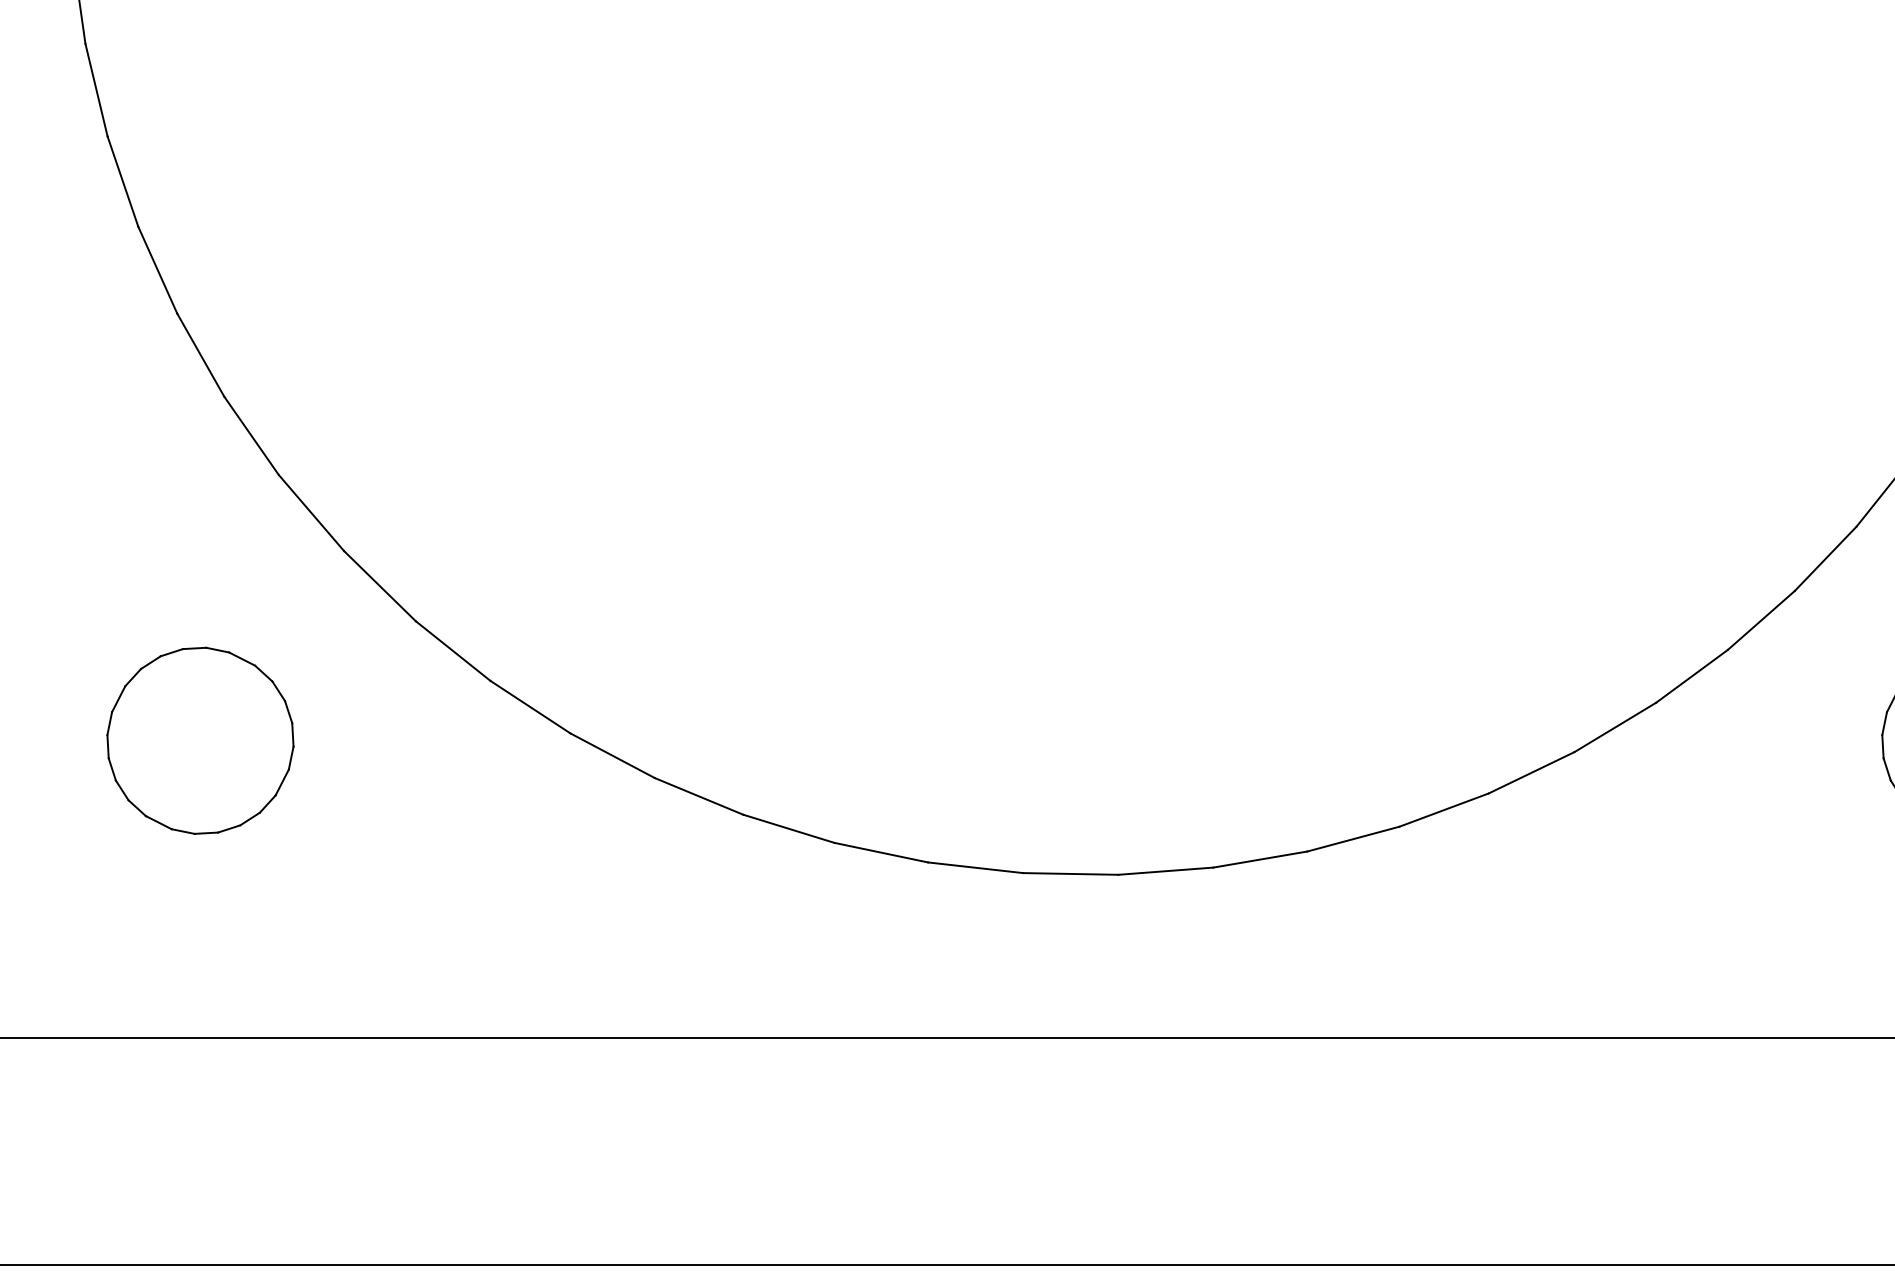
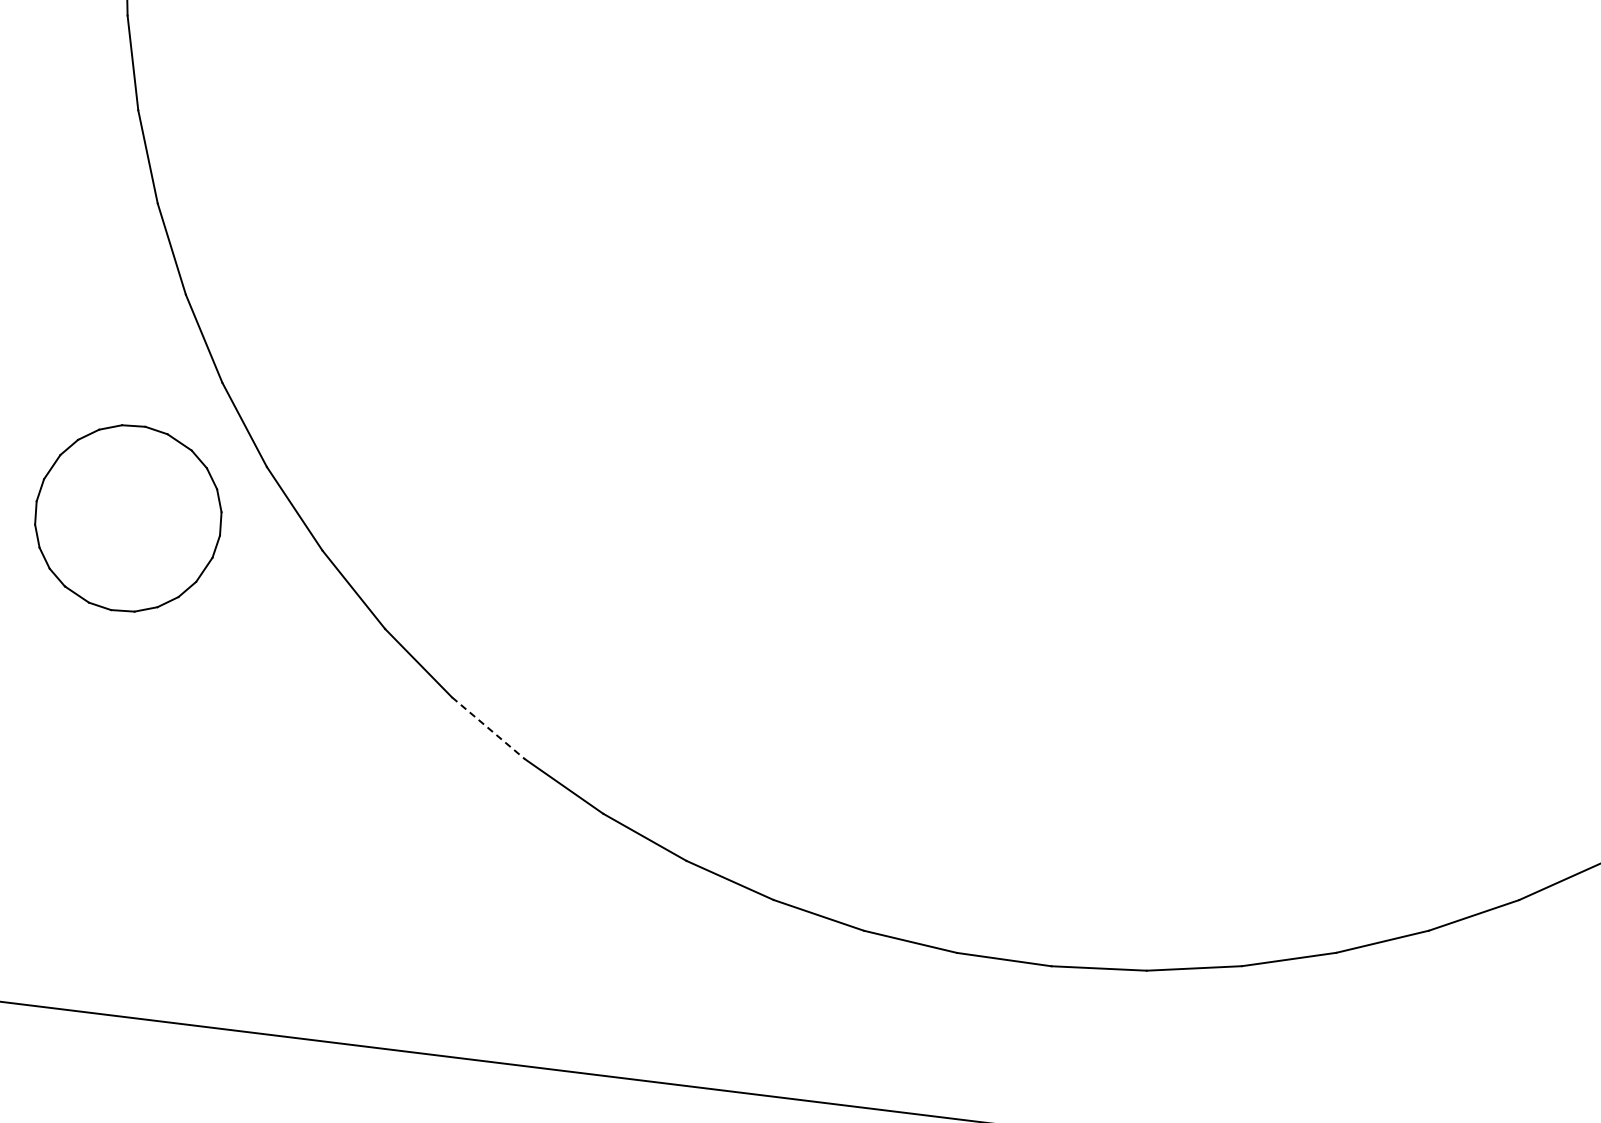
line: (530, 707) -> (488, 728), solid -> dashed
part: (200, 740) -> (128, 518), moved

